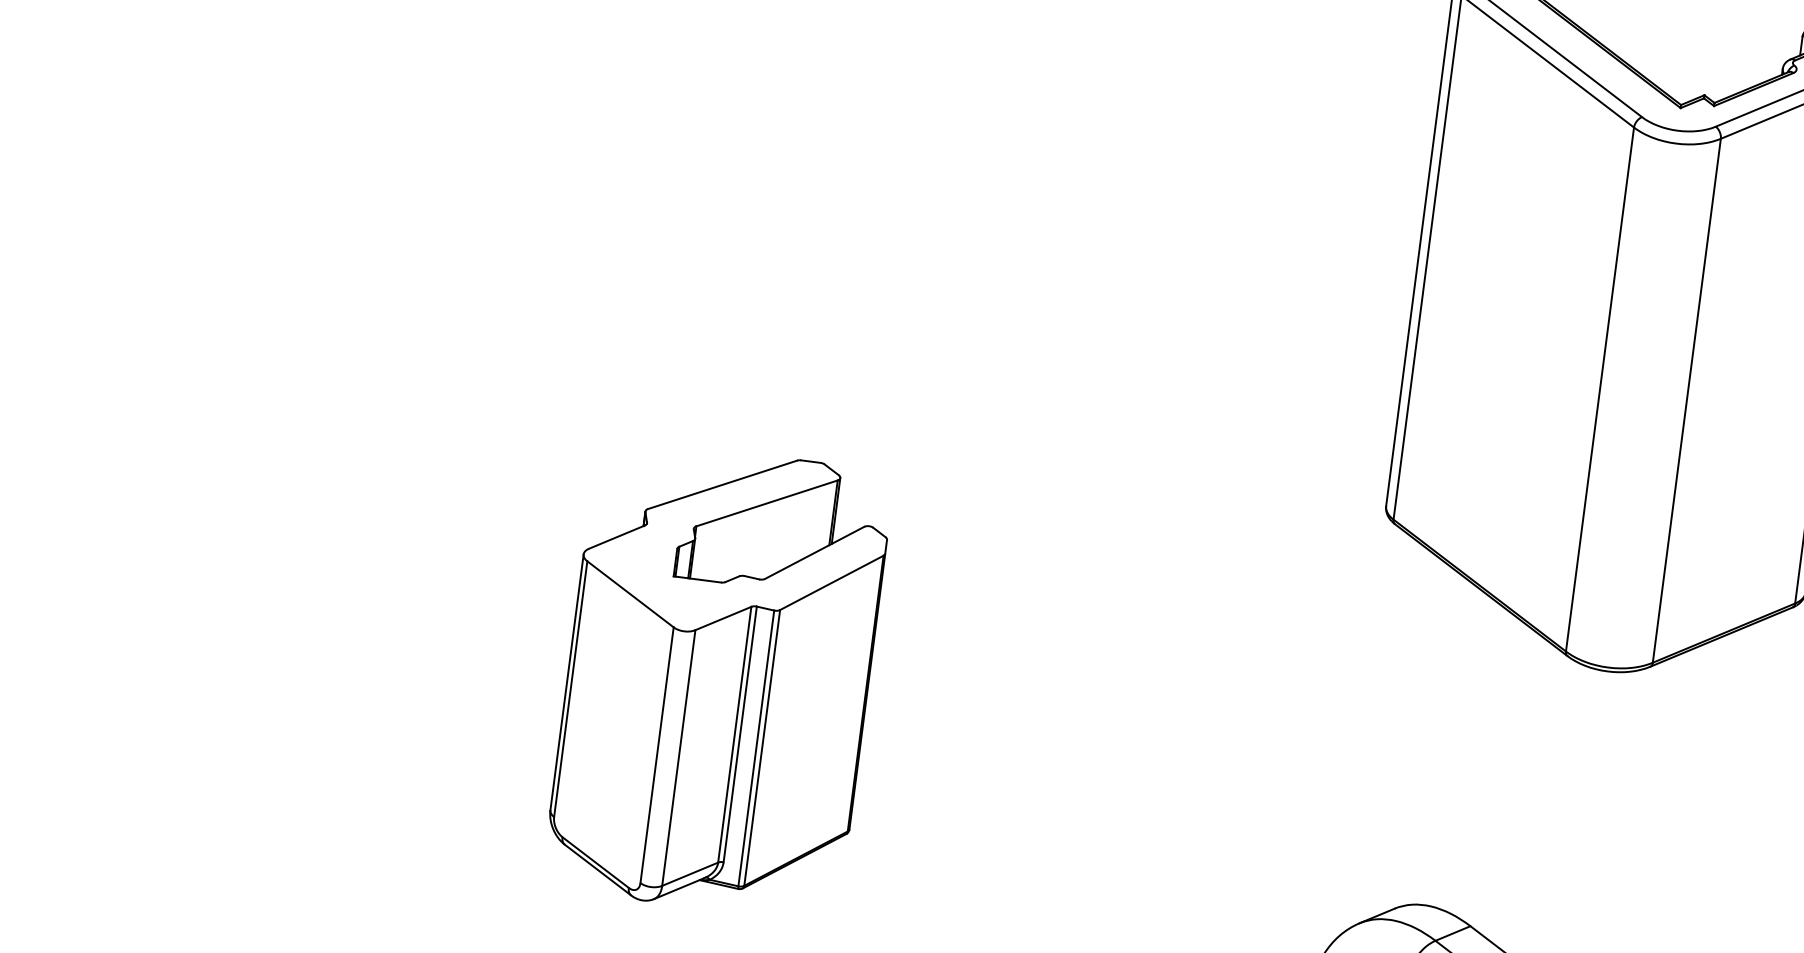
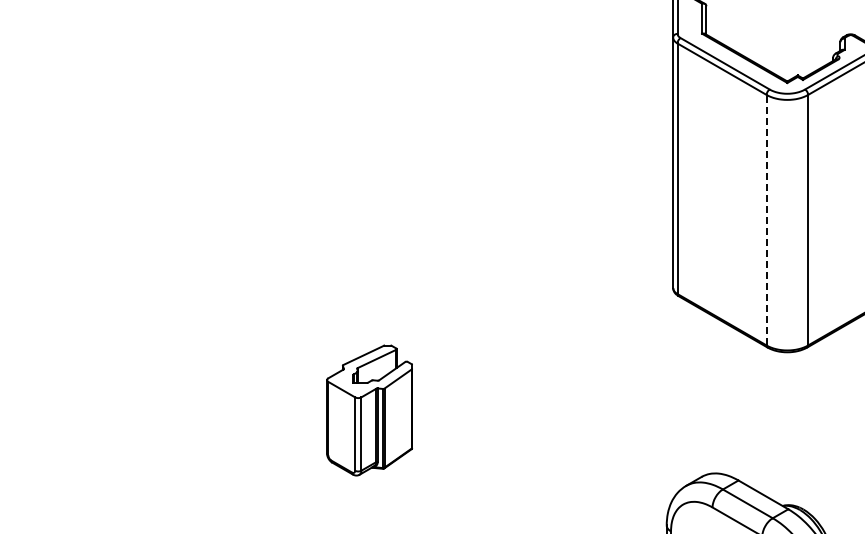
line: (1599, 387) -> (766, 219), solid -> dashed
part: (717, 679) -> (369, 410), size x0.6

